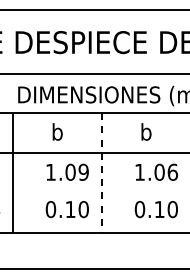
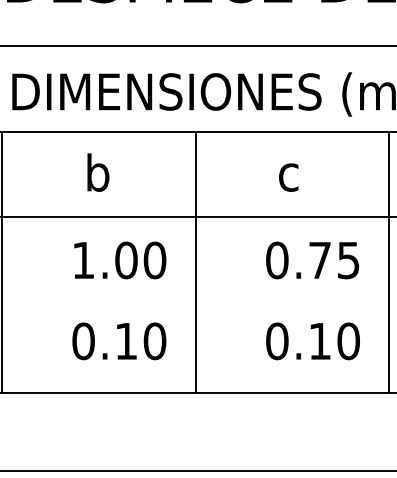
text: (145, 131) -> (289, 171), b -> c
text: (156, 171) -> (313, 258), 1.06 -> 0.75
text: (83, 172) -> (154, 260), 1.09 -> 1.00
line: (102, 173) -> (195, 262), dashed -> solid

